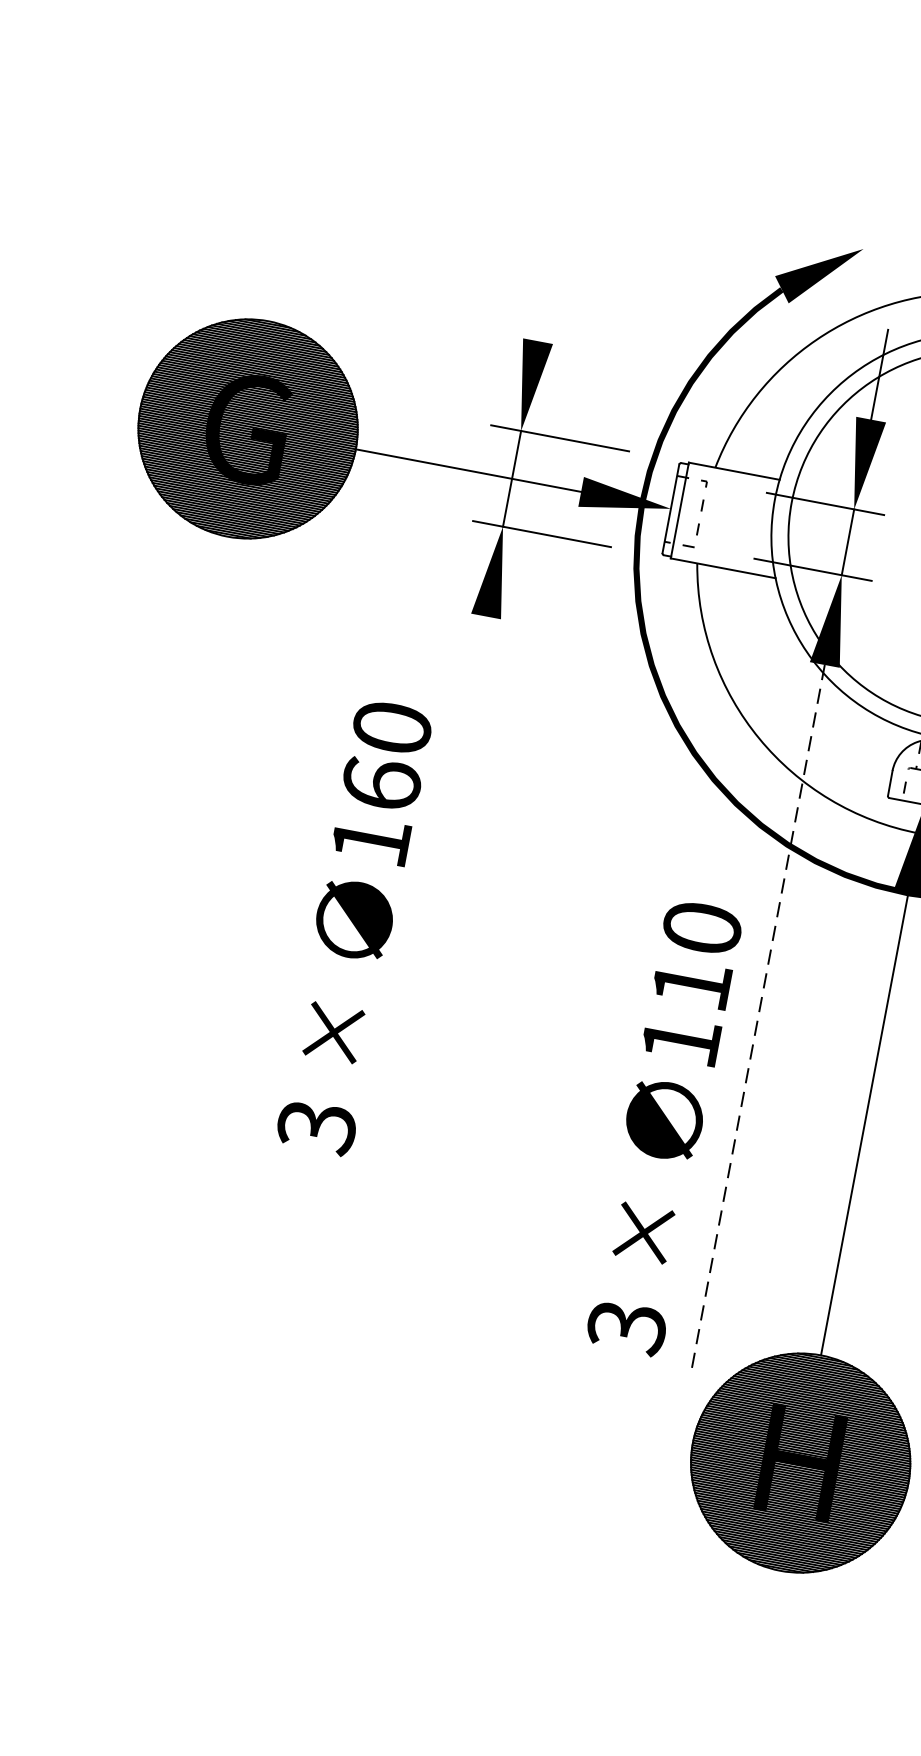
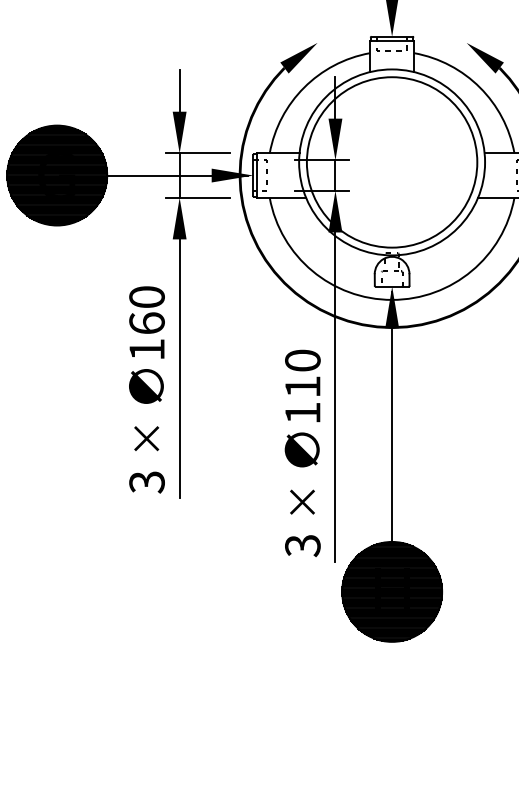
line: (546, 295) -> (179, 90), added
line: (433, 894) -> (179, 368), added
line: (757, 1020) -> (335, 397), dashed -> solid

